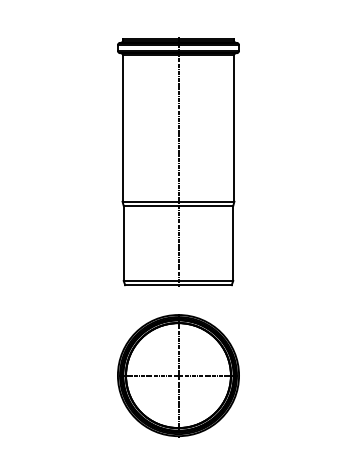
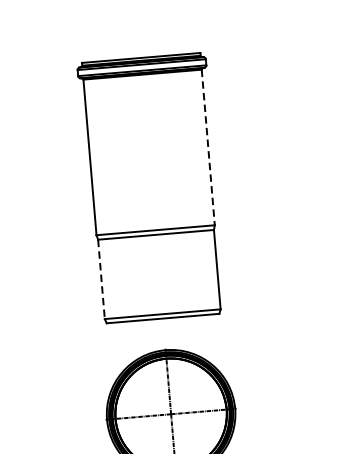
line: (234, 128) -> (208, 147), solid -> dashed
line: (178, 161) -> (152, 187), removed
line: (123, 243) -> (101, 279), solid -> dashed

